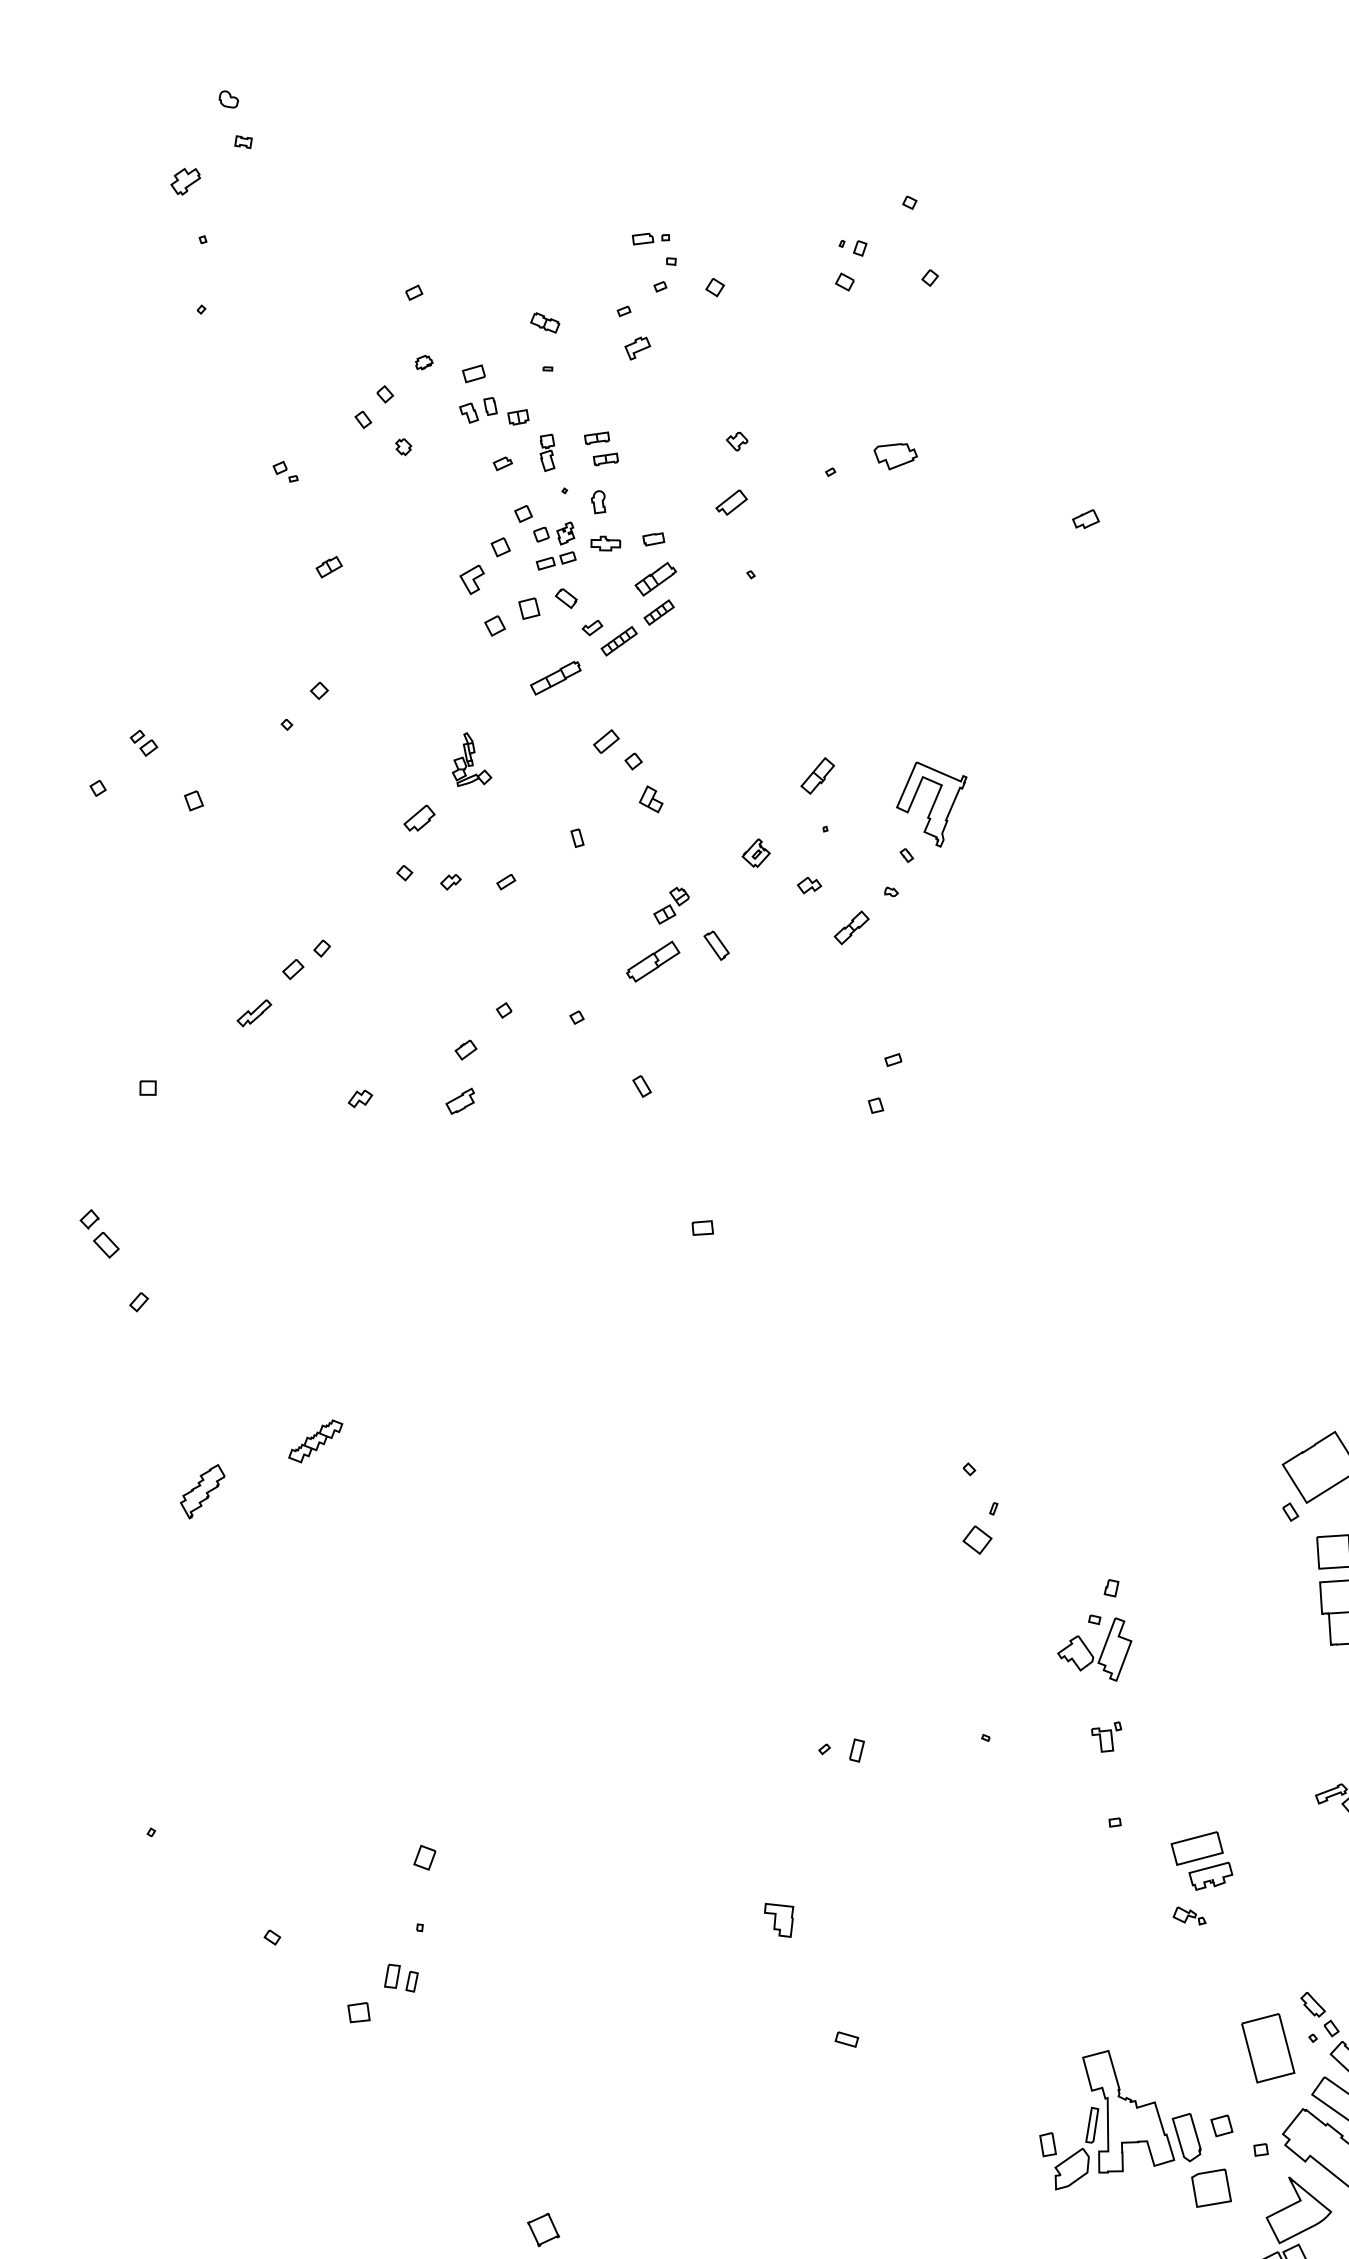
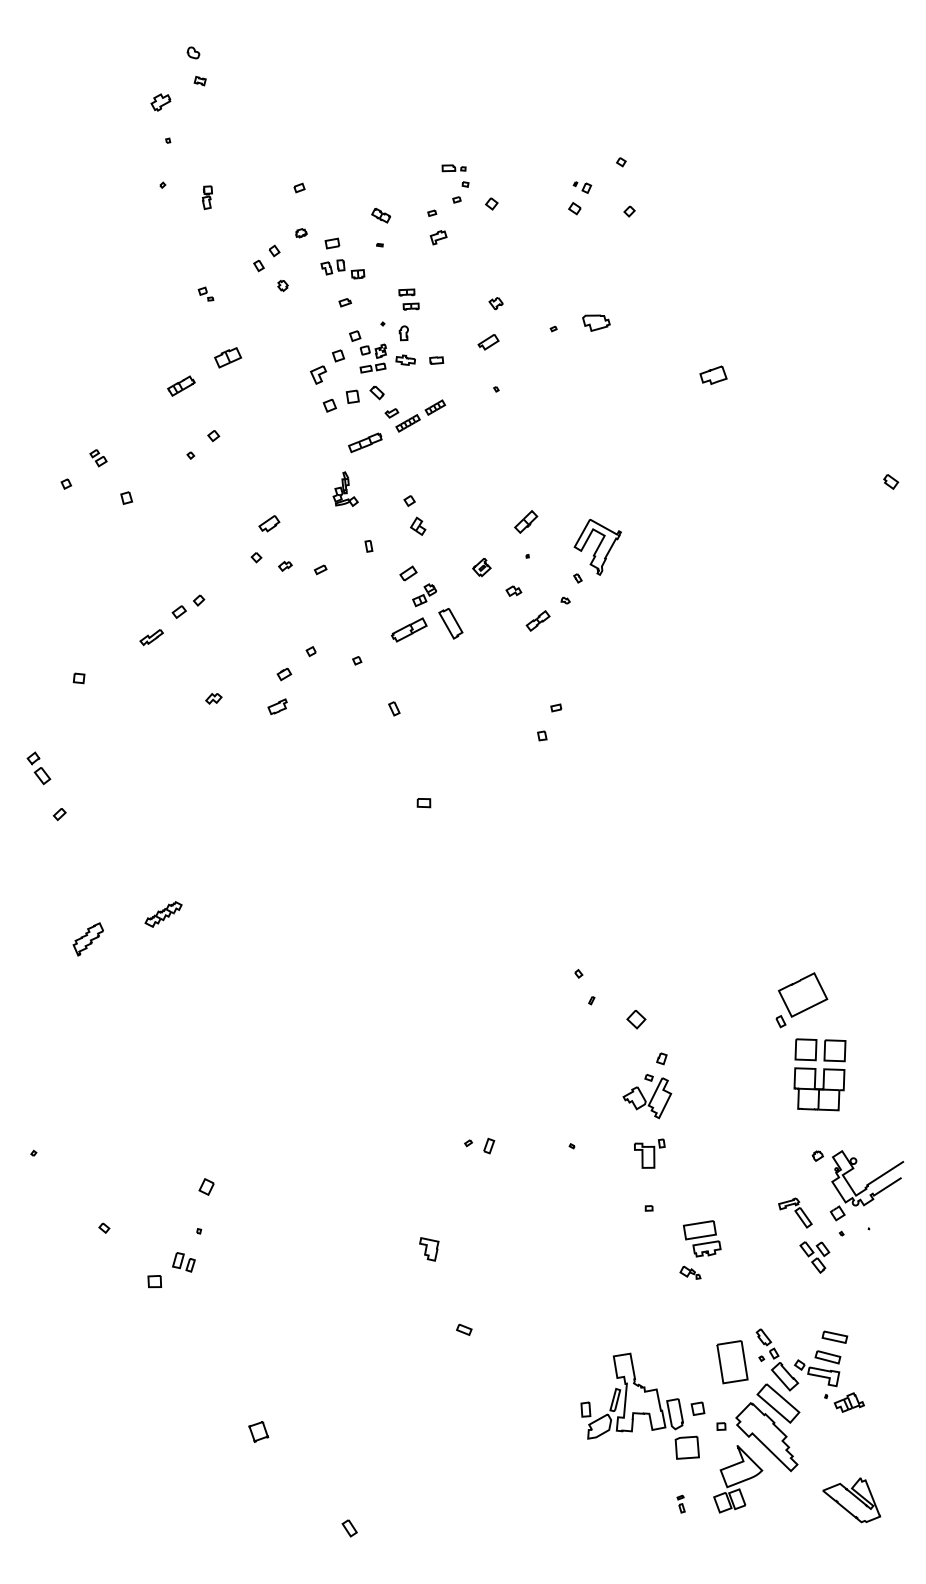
part: (547, 452) -> (207, 197), moved
part: (1085, 519) -> (713, 375), size x1.6
part: (328, 566) -> (227, 357), size x1.6
part: (655, 578) -> (181, 385), moved
part: (606, 741) -> (408, 573), moved
part: (470, 758) -> (345, 488), moved
part: (716, 945) -> (450, 623), size x1.6
part: (977, 1540) -> (636, 1019), moved
part: (1107, 1737) -> (649, 1153), size x1.6

